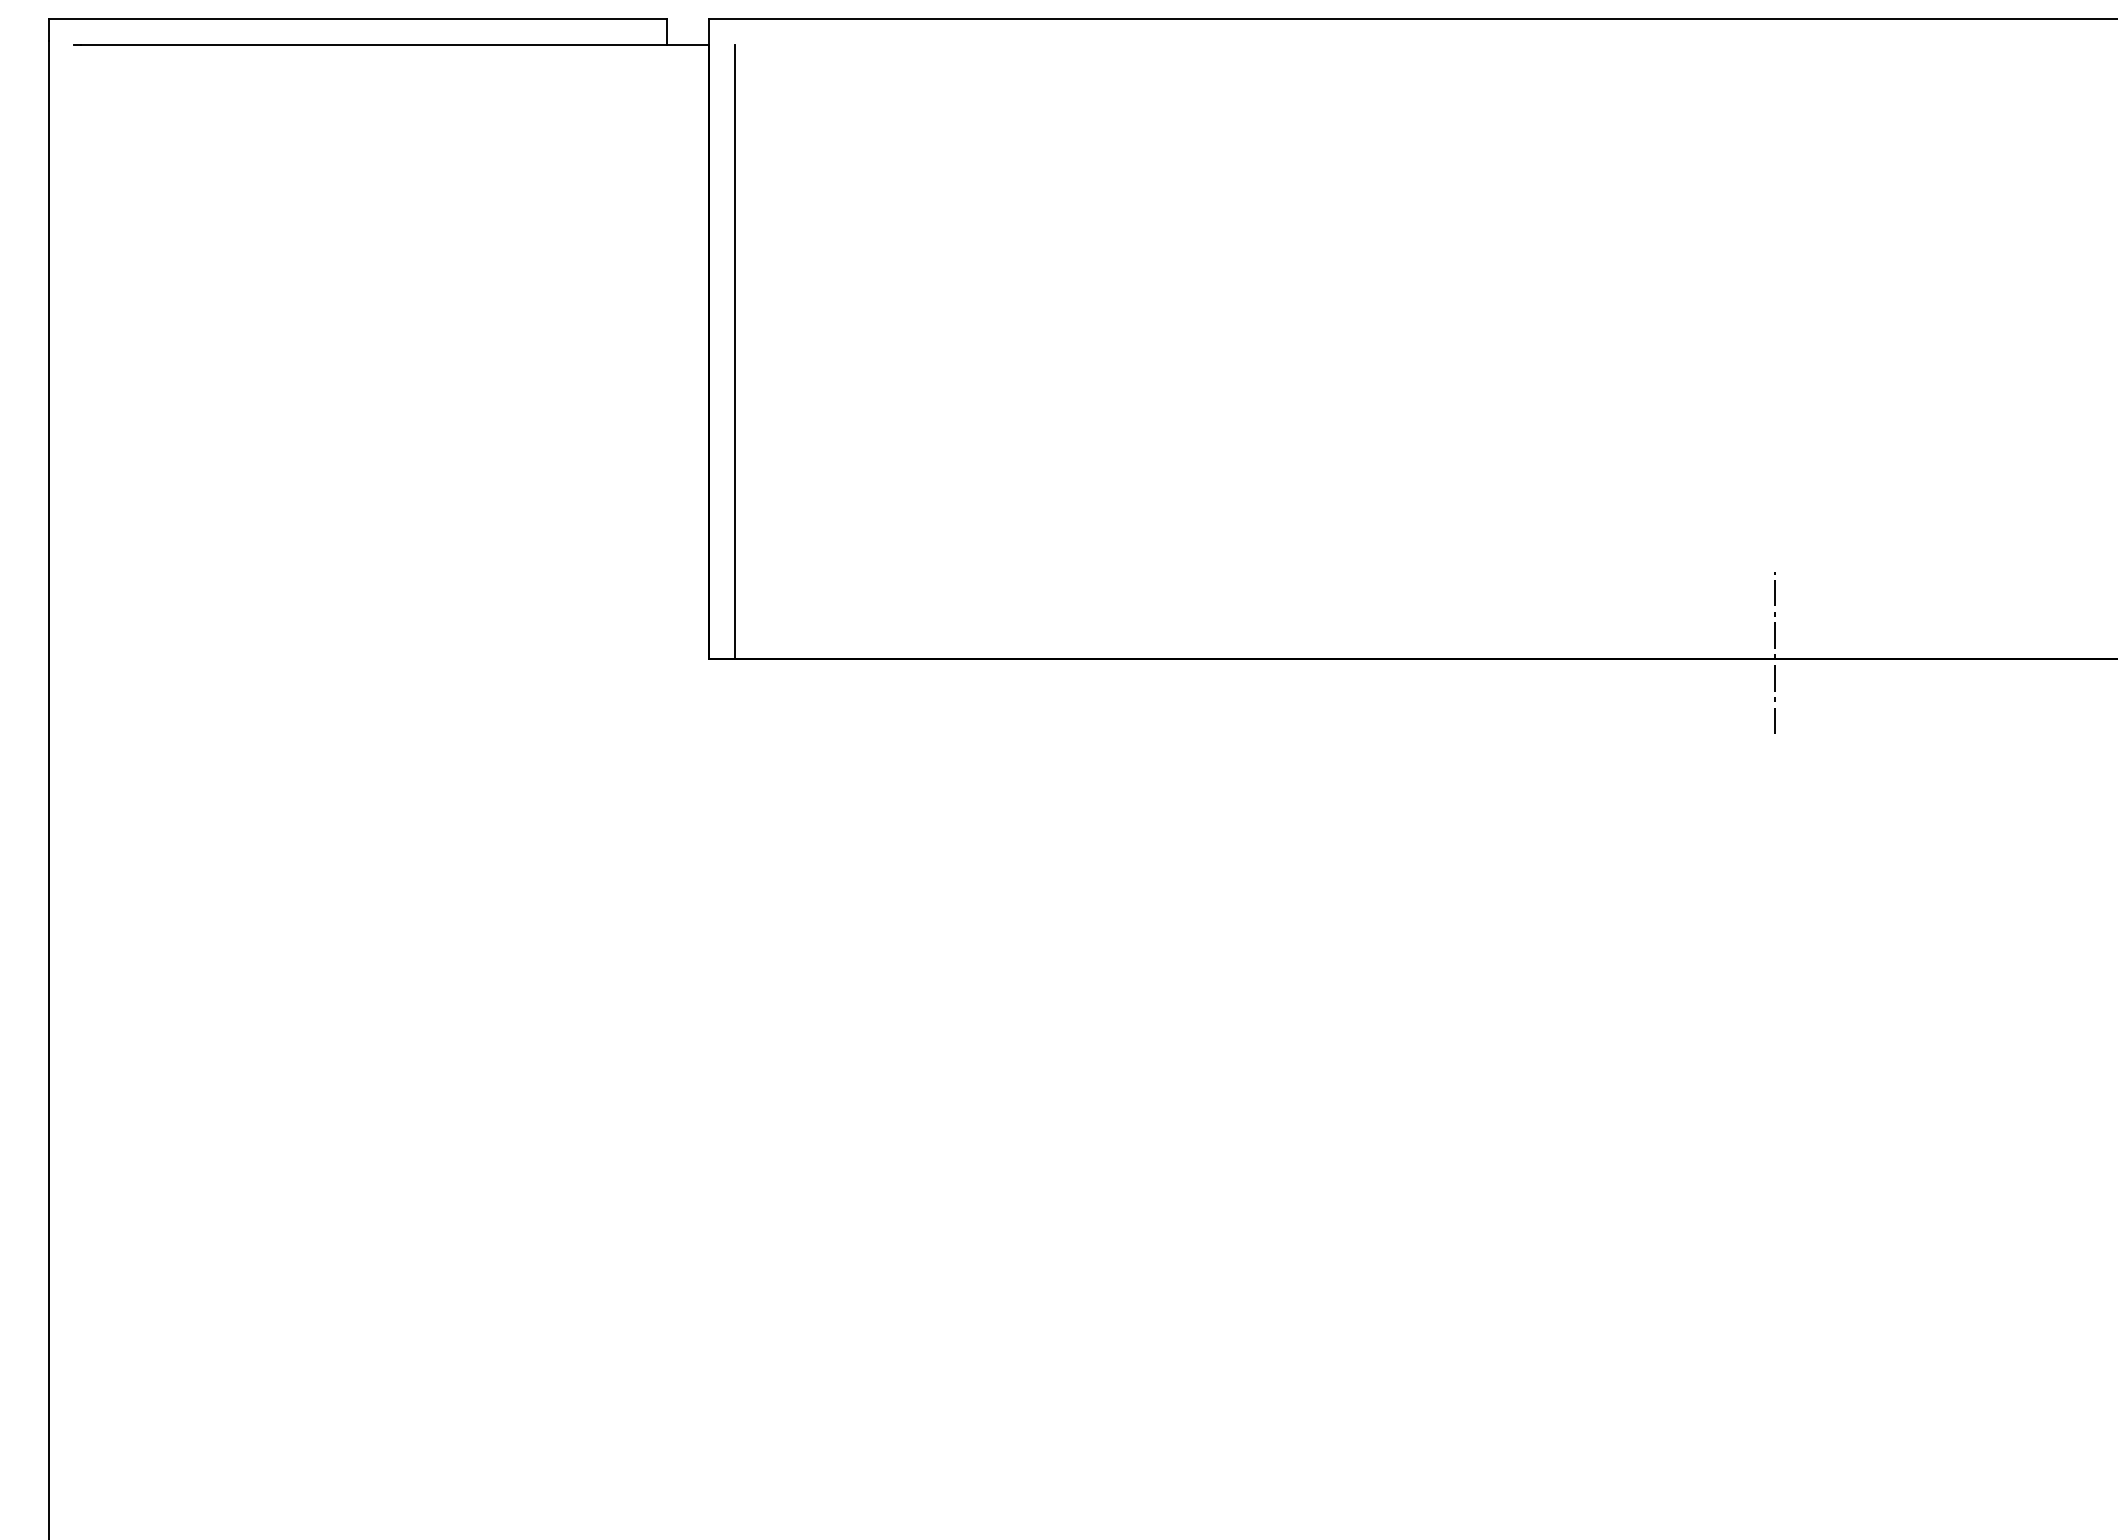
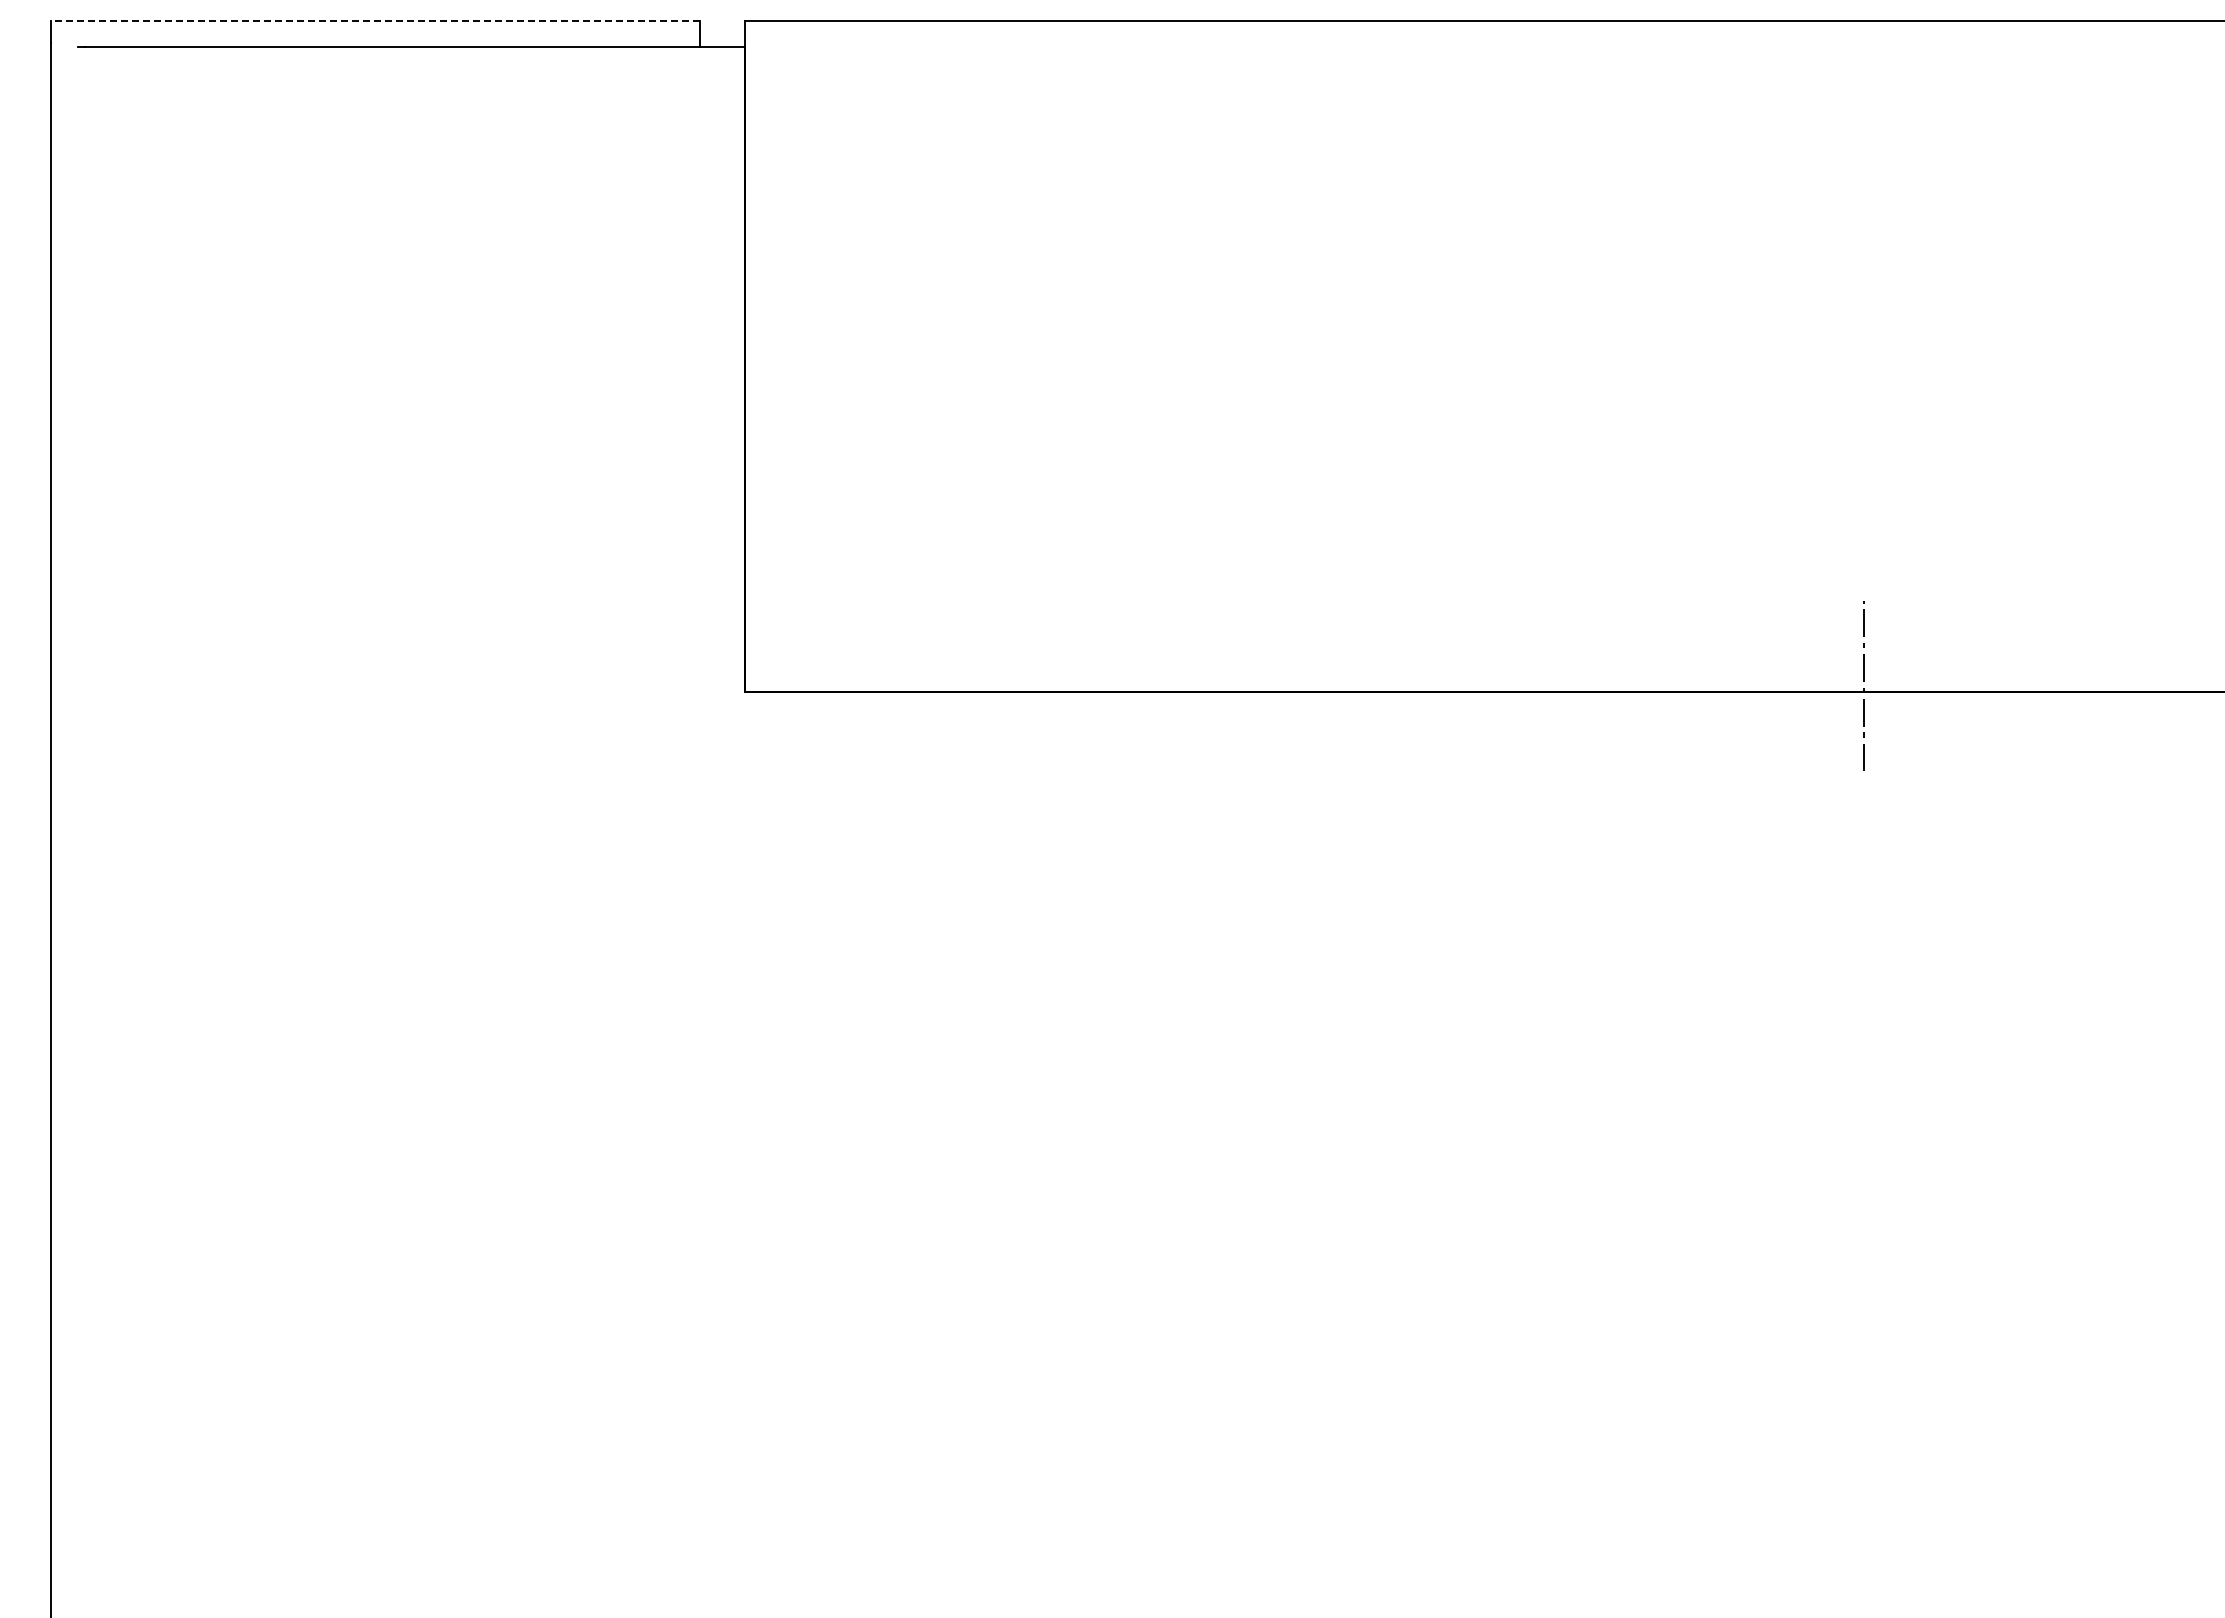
line: (357, 19) -> (375, 20), solid -> dashed
line: (735, 351) -> (772, 369), removed

